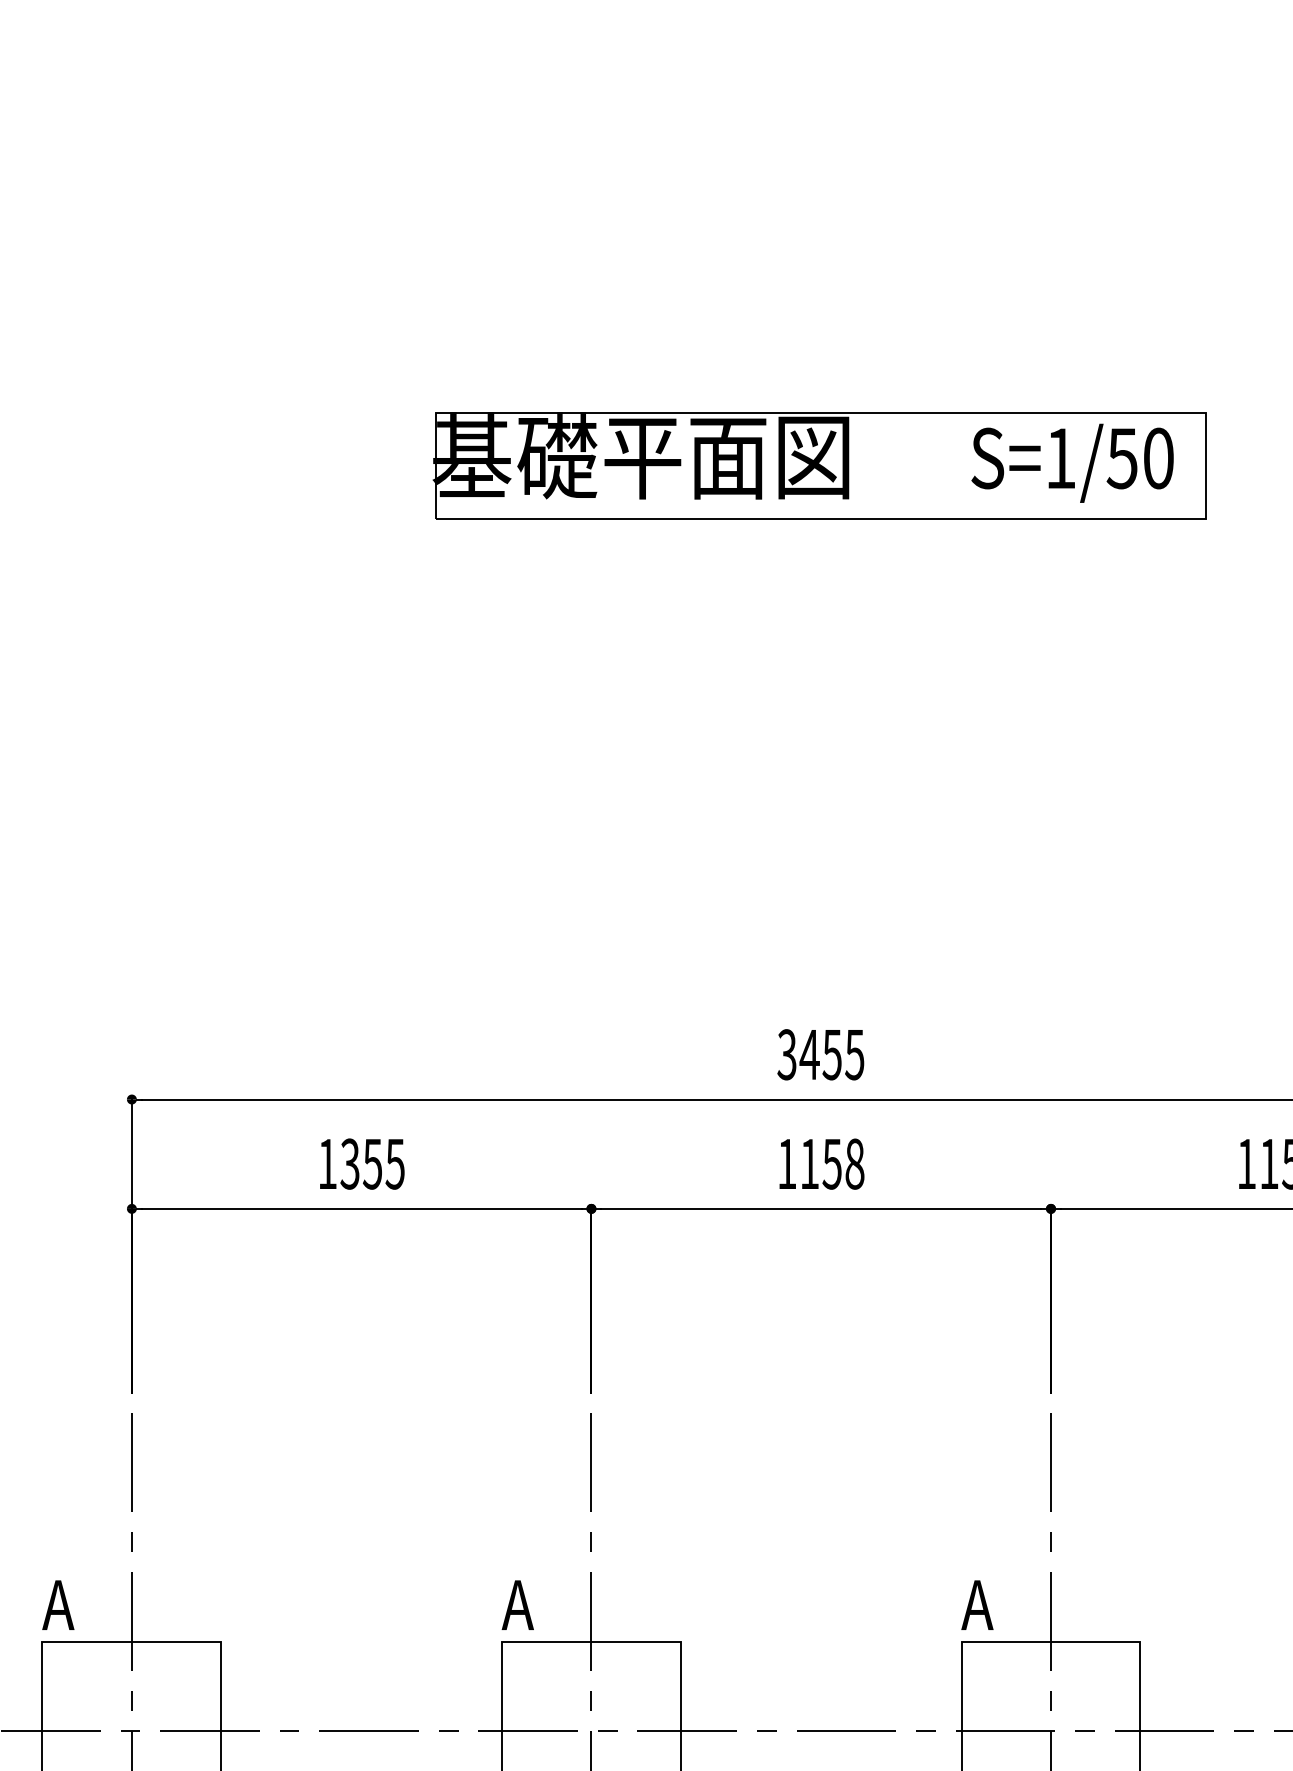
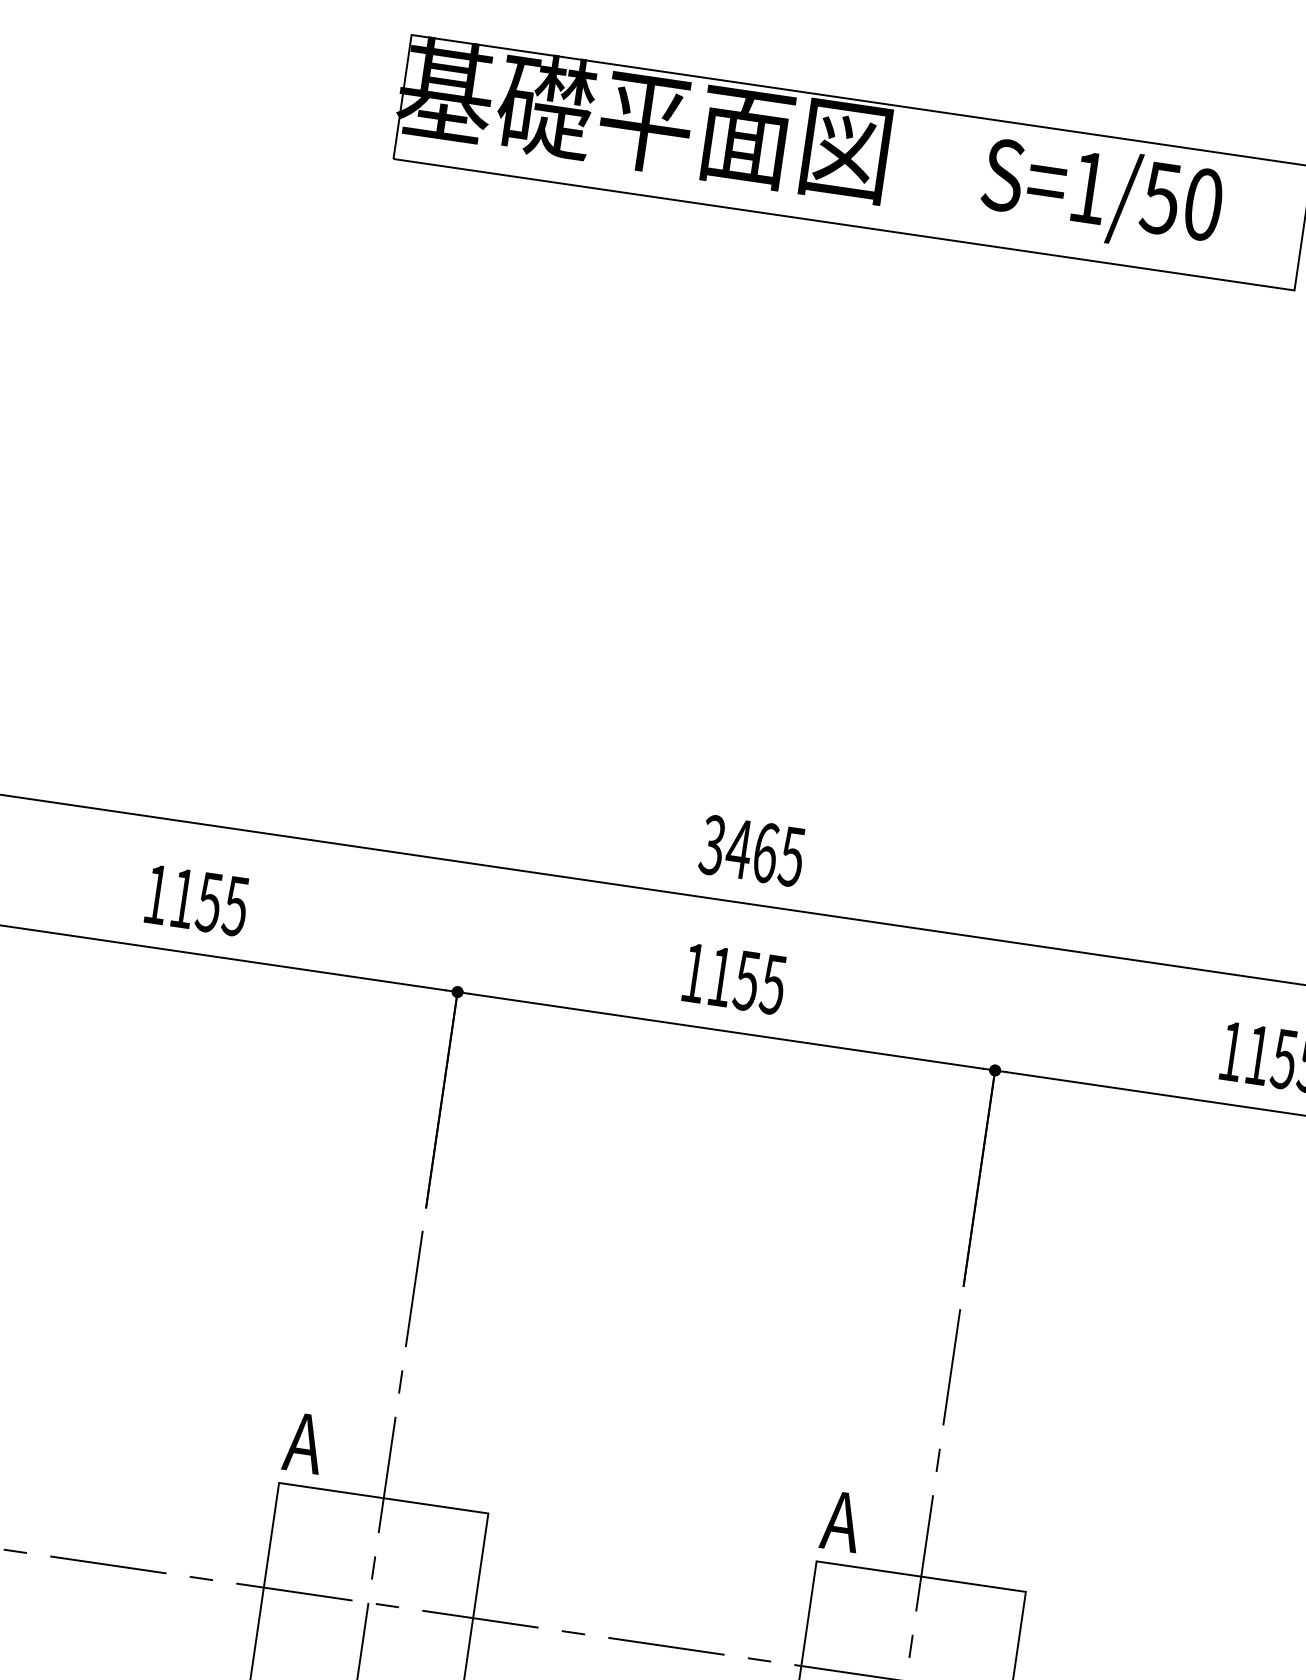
text: (1072, 462) -> (1101, 194), moved
text: (831, 1054) -> (764, 852), 3455 -> 3465
text: (349, 1163) -> (182, 897), 1355 -> 1155
text: (854, 1163) -> (773, 983), 1158 -> 1155

